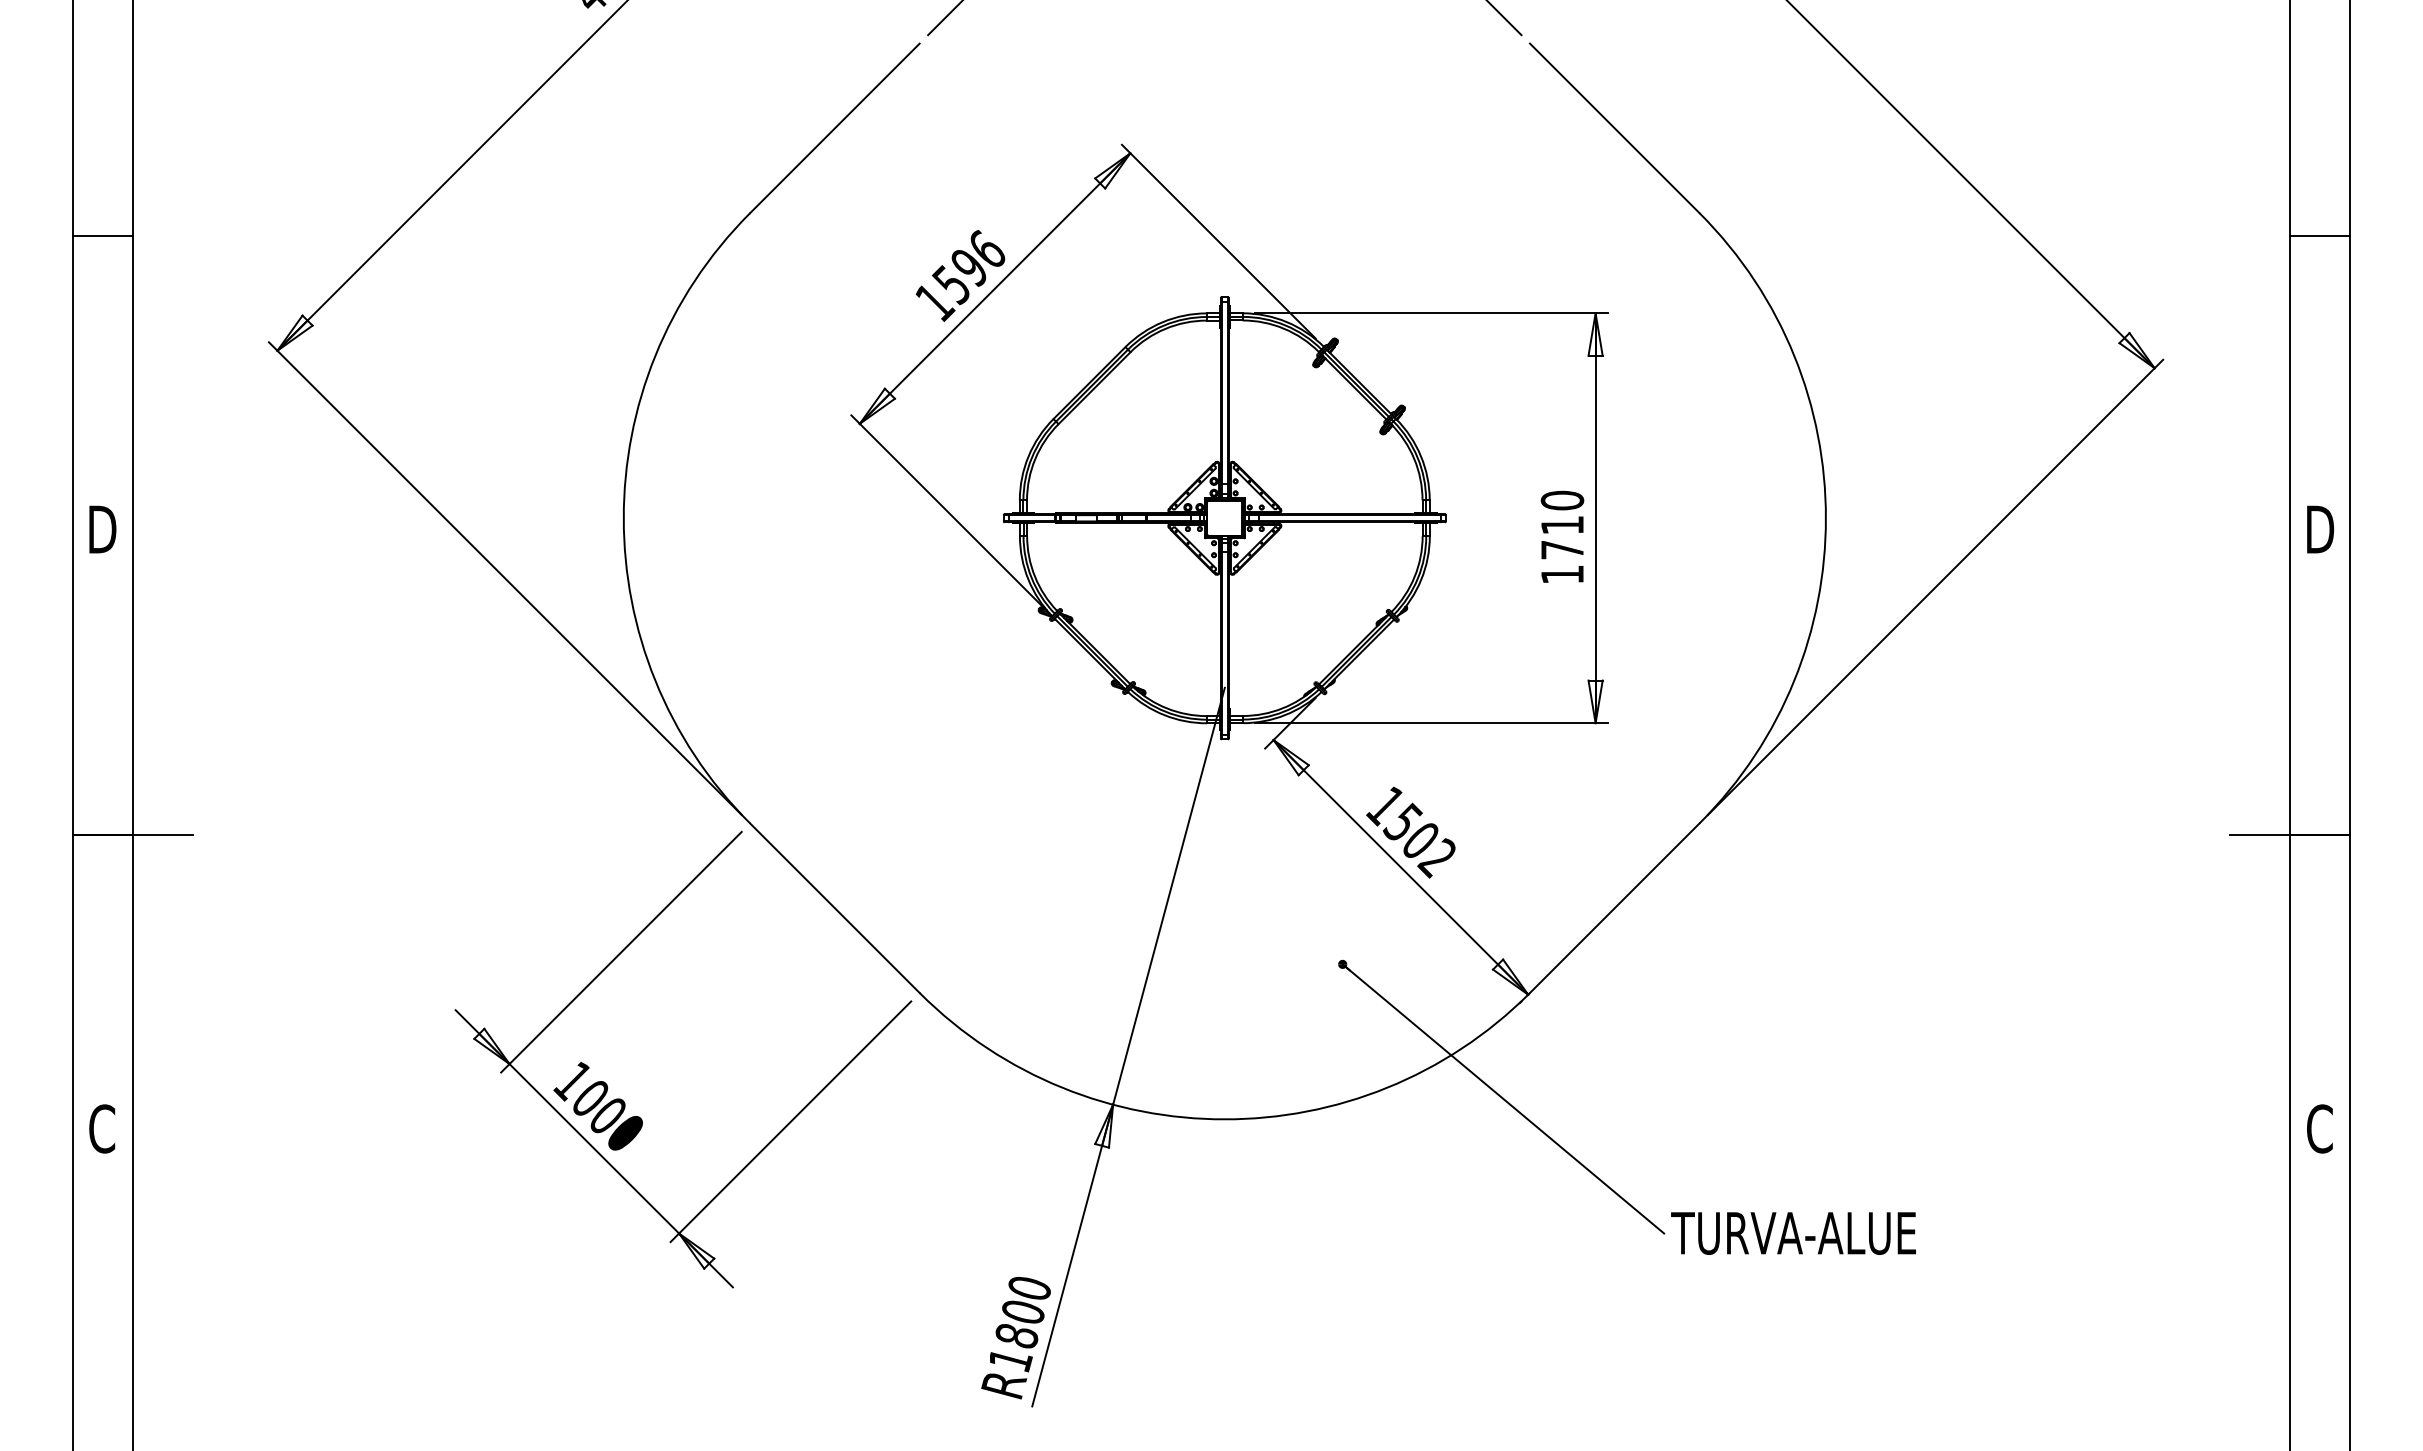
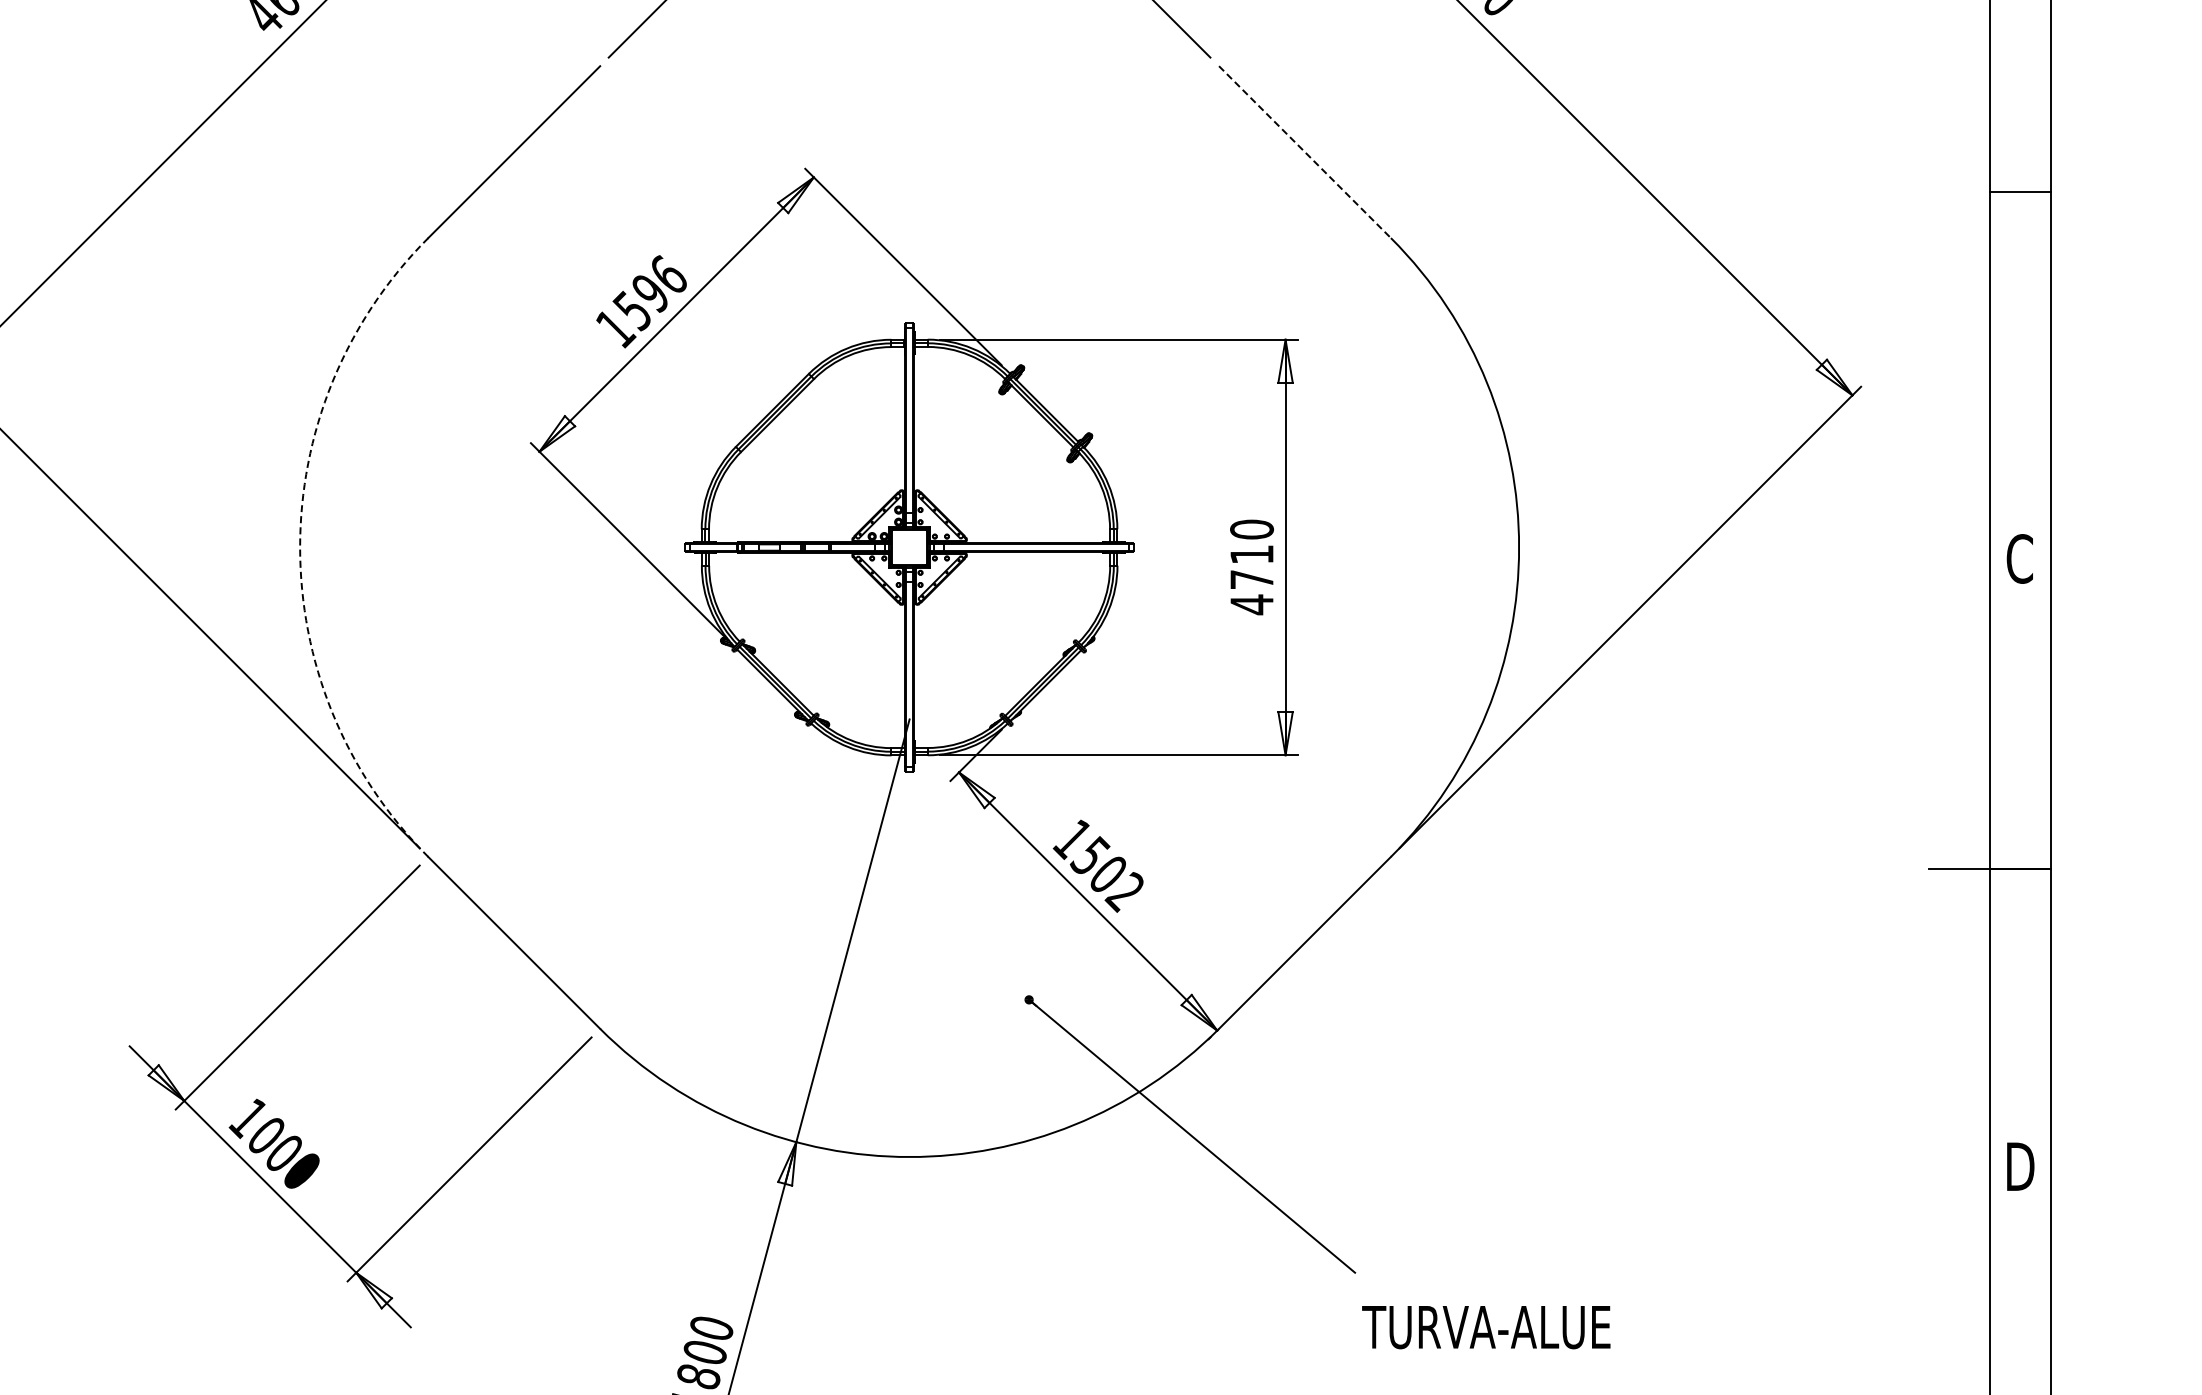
line: (1614, 128) -> (1304, 152), solid -> dashed
line: (2320, 235) -> (2020, 191), moved
arc: (623, 518) -> (299, 547), solid -> dashed
text: (2320, 529) -> (2020, 558), D -> C
text: (1562, 574) -> (1252, 604), 1710 -> 4710
text: (2320, 1128) -> (2020, 1166), C -> D
text: (1793, 1233) -> (1486, 1327), moved

